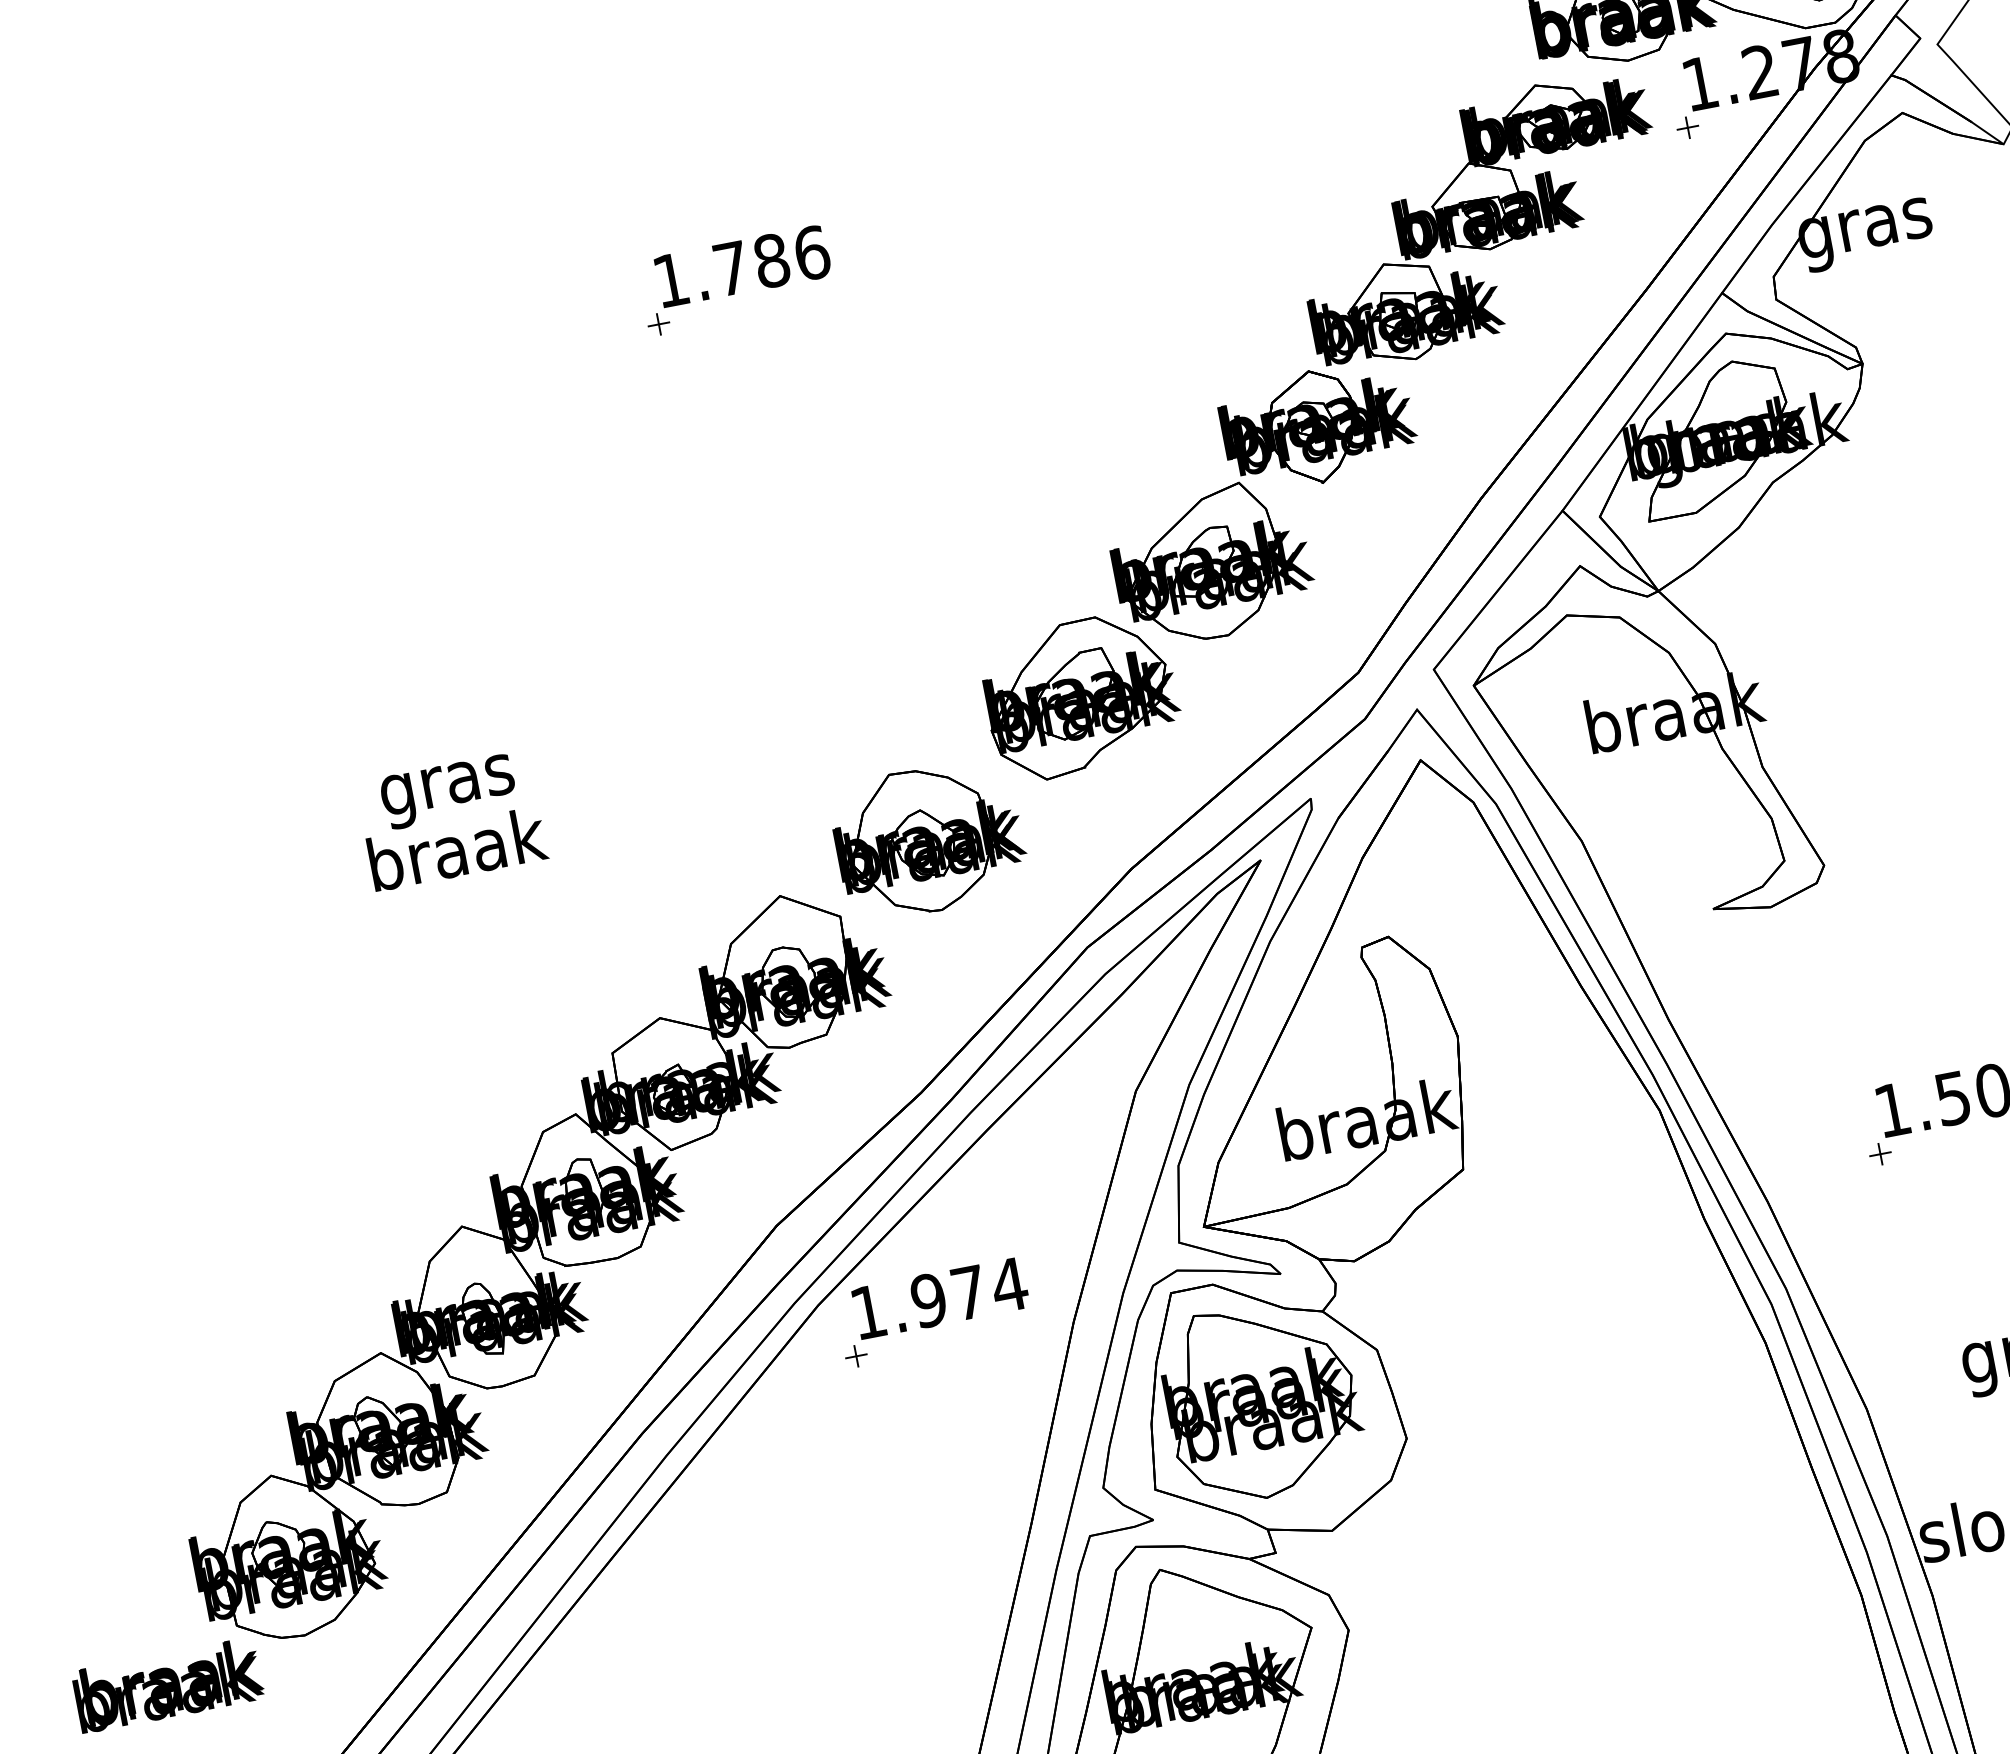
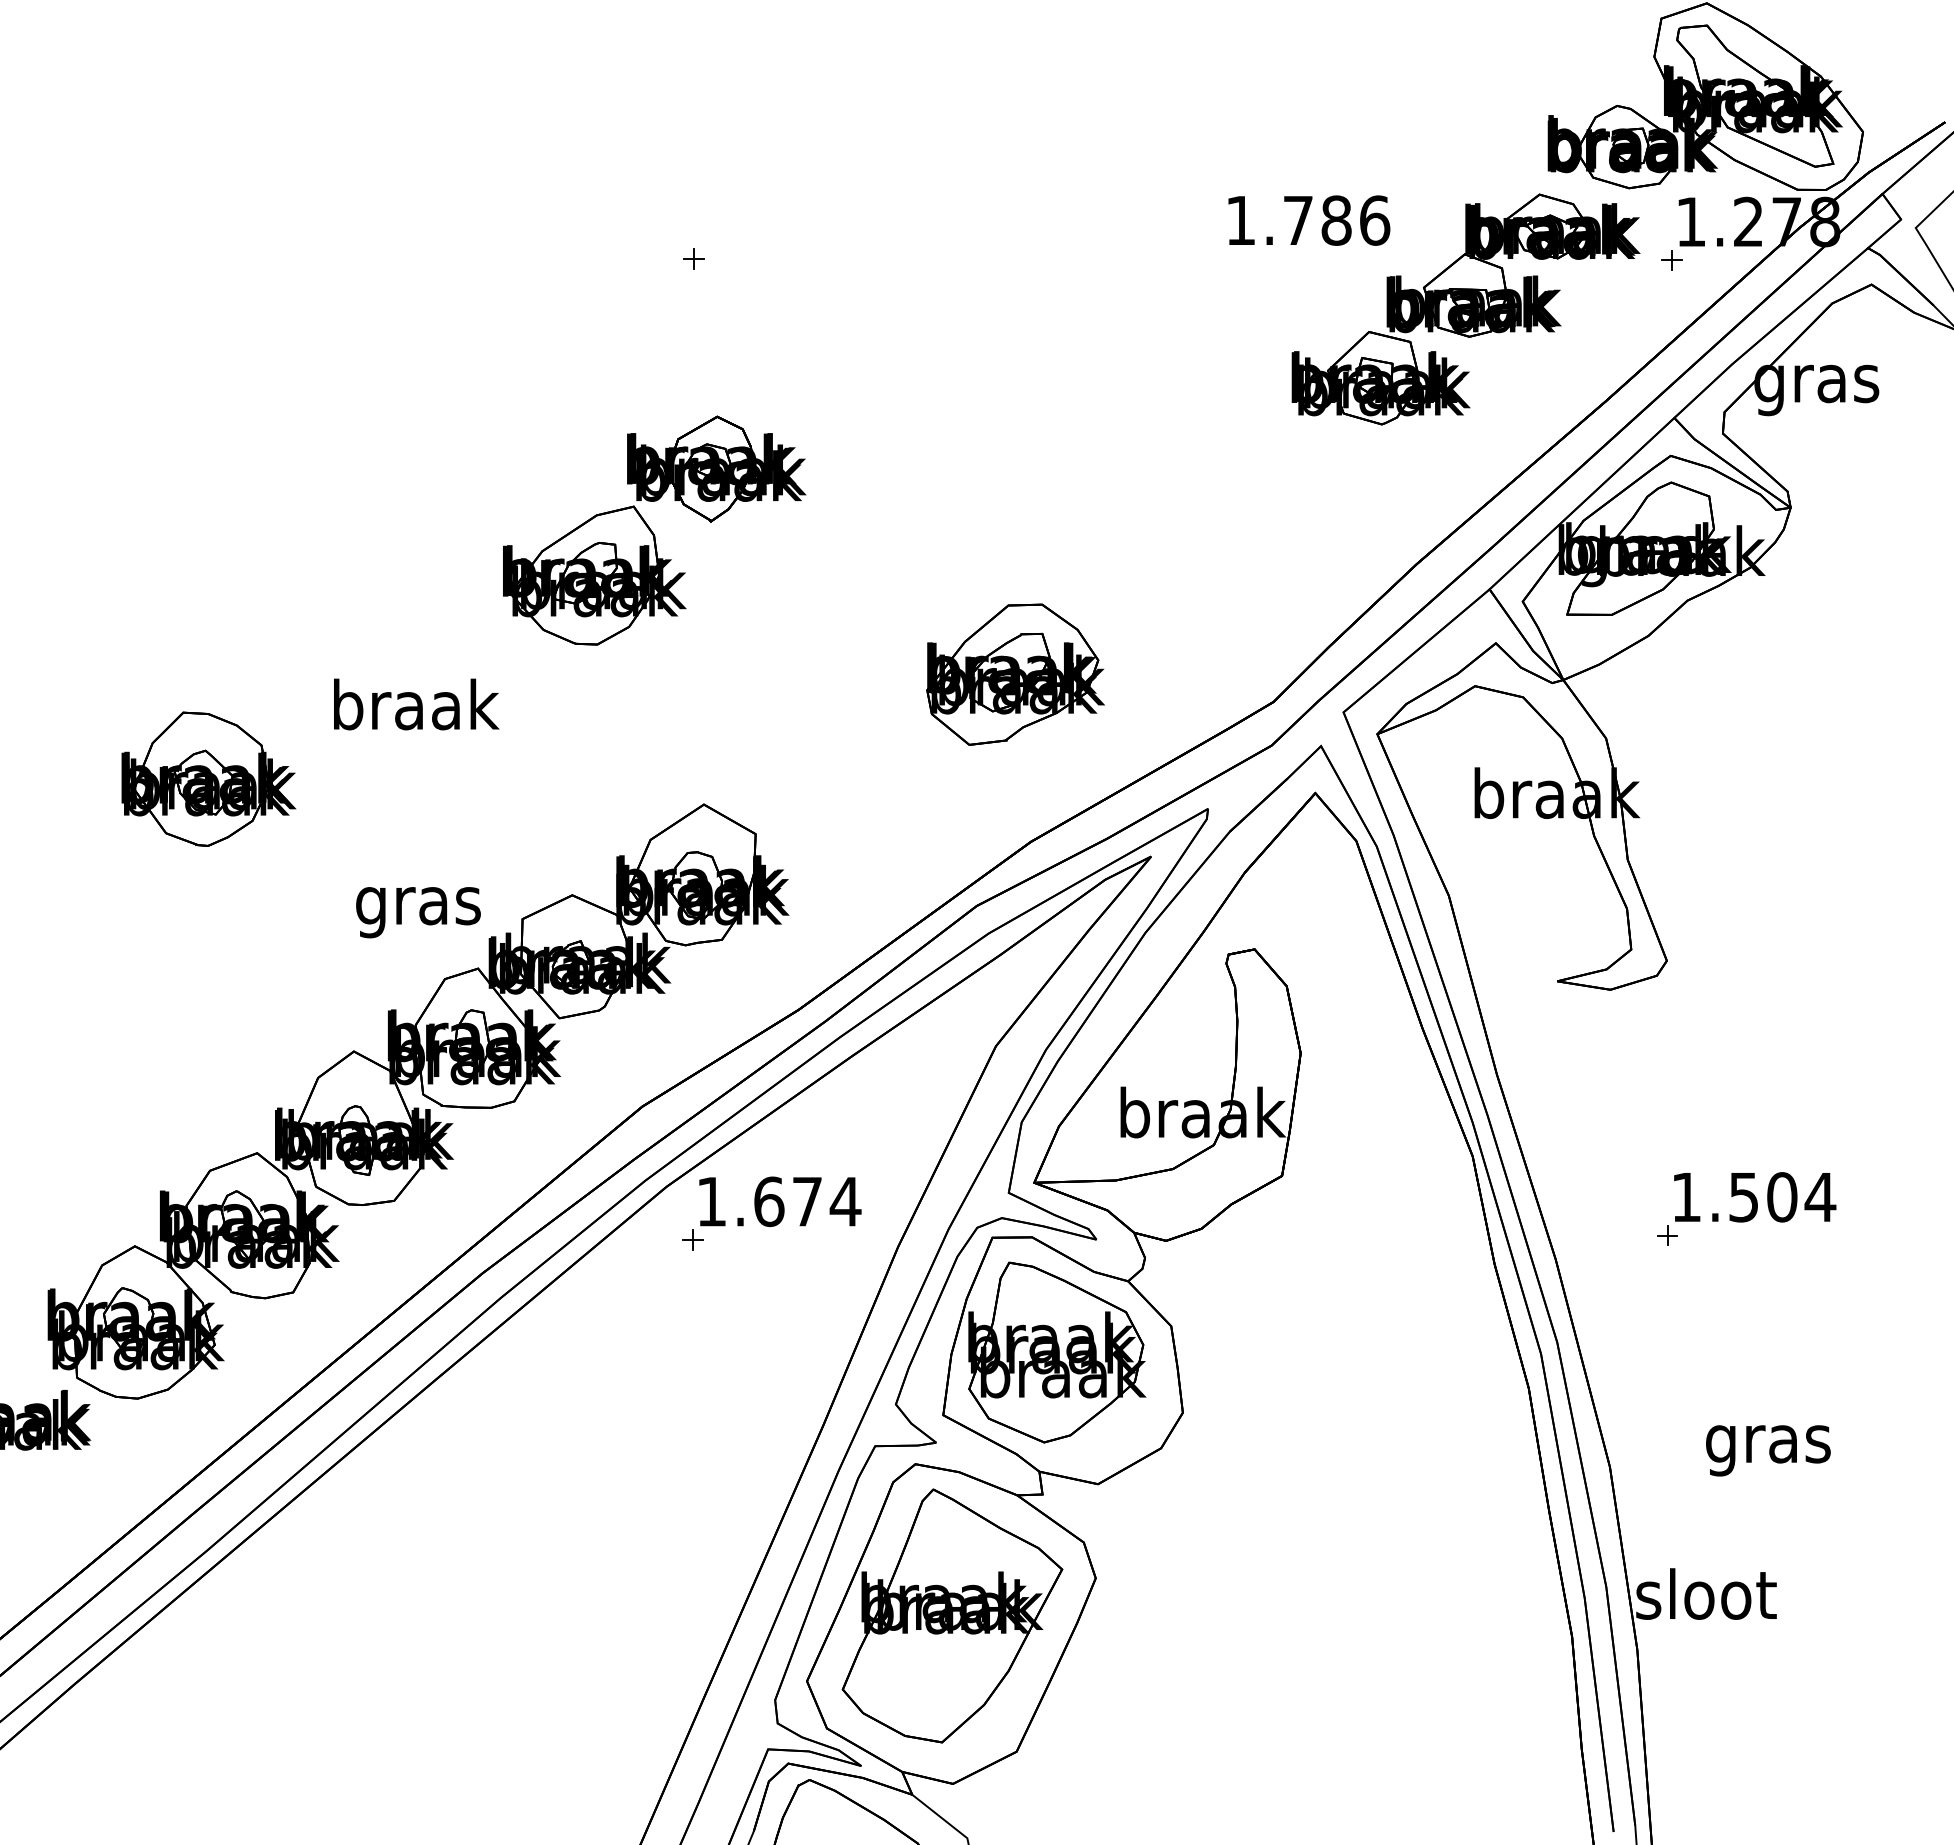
text: (743, 266) -> (1309, 220), moved
part: (1265, 503) -> (654, 530), moved
text: (448, 791) -> (418, 912), moved
part: (928, 839) -> (208, 778), moved
text: (929, 1300) -> (769, 1201), 1.974 -> 1.674

